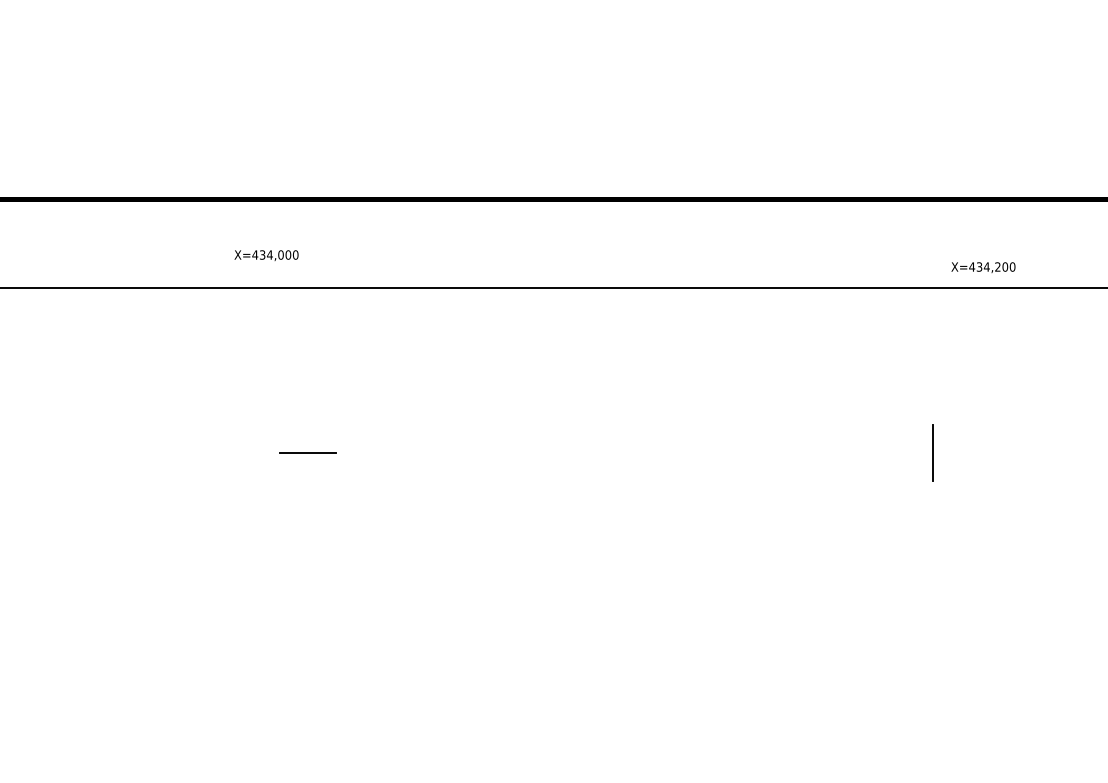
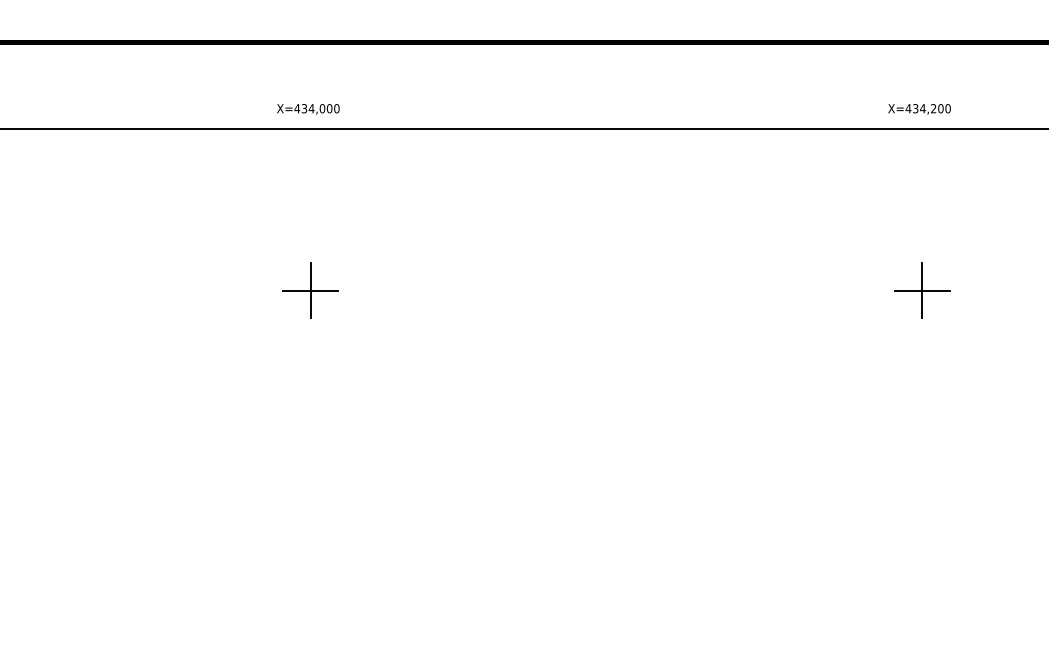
text: (266, 255) -> (308, 109), moved
text: (983, 267) -> (919, 109), moved
line: (308, 453) -> (311, 291), added
line: (932, 453) -> (921, 291), added

